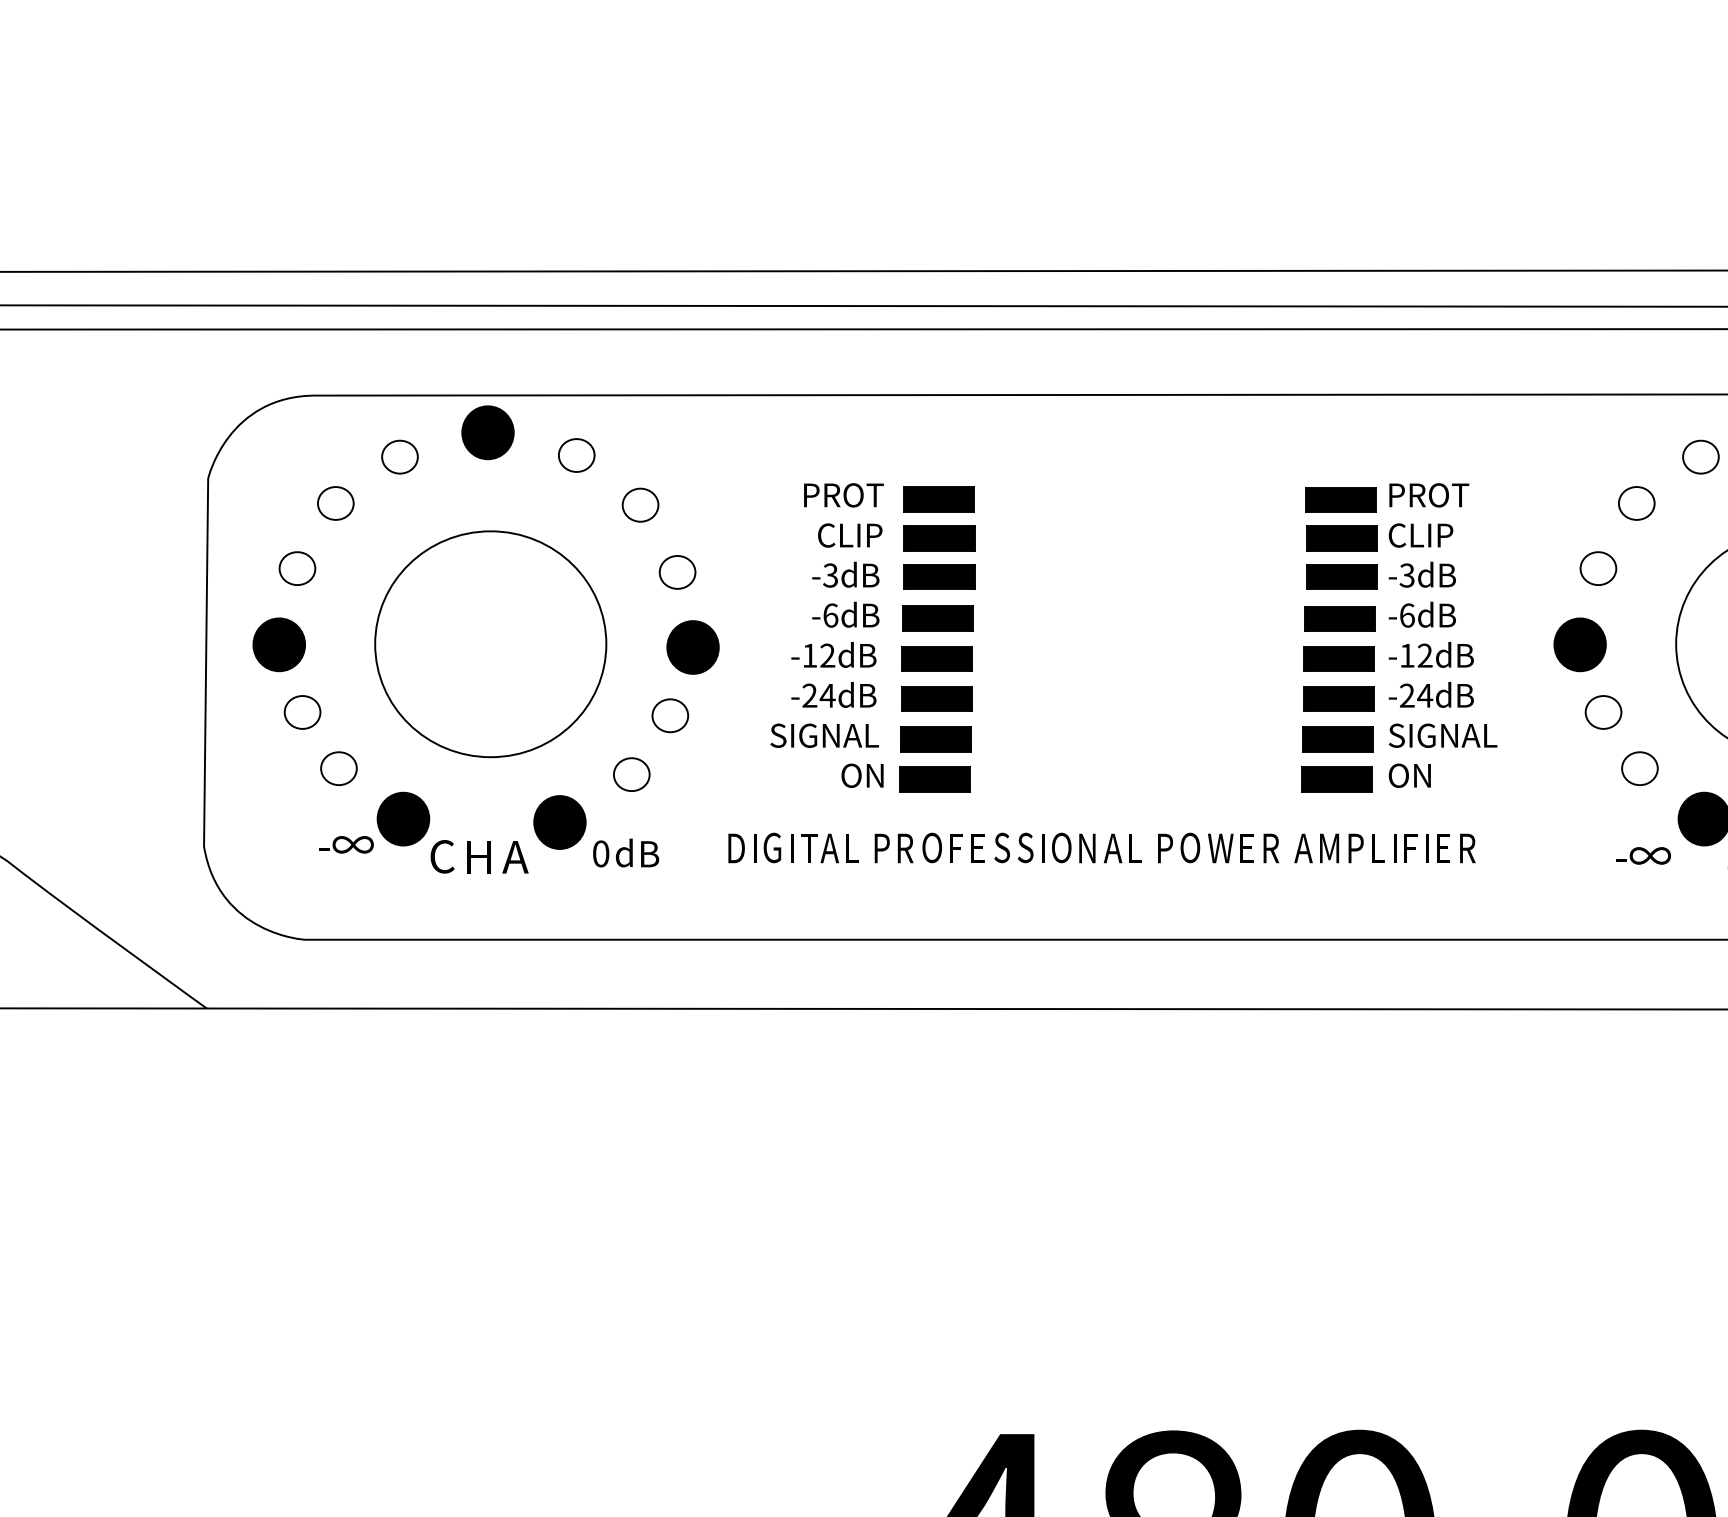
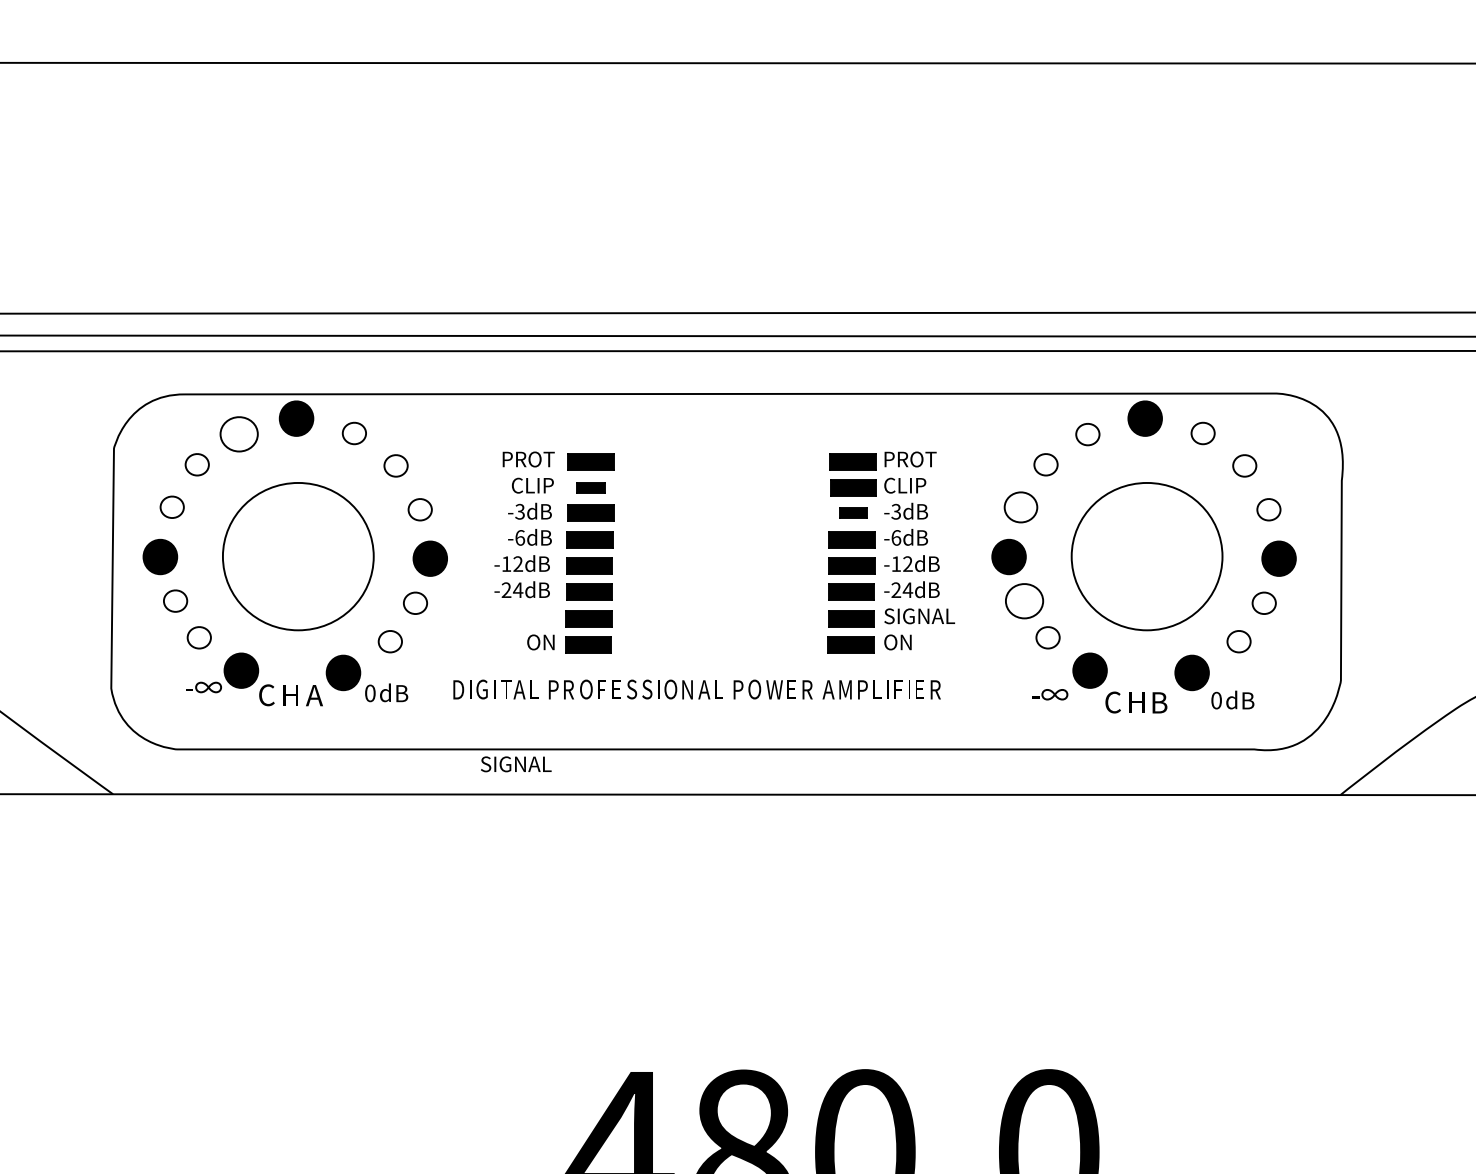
part: (399, 457) -> (238, 434), size x1.6
part: (938, 538) -> (590, 487), size x0.6
part: (1597, 567) -> (1020, 506), size x1.4
part: (1341, 576) -> (853, 512), size x0.6
part: (1602, 711) -> (1023, 600), size x1.6
text: (825, 736) -> (516, 764), moved

